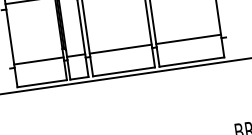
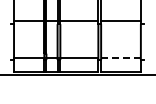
line: (189, 38) -> (121, 57), solid -> dashed

